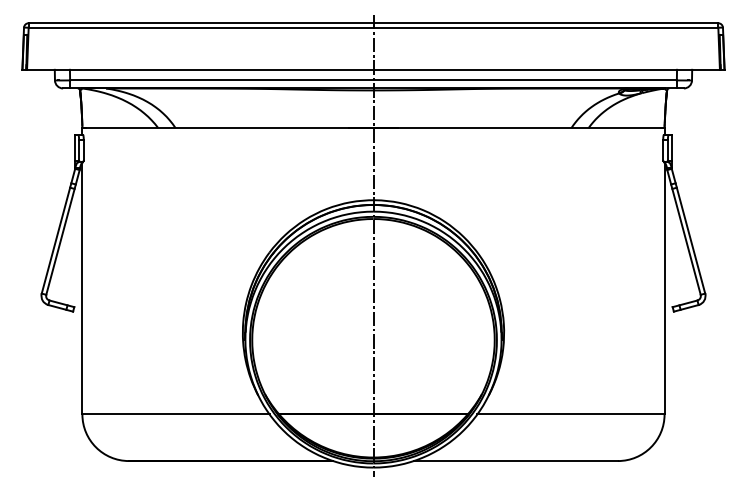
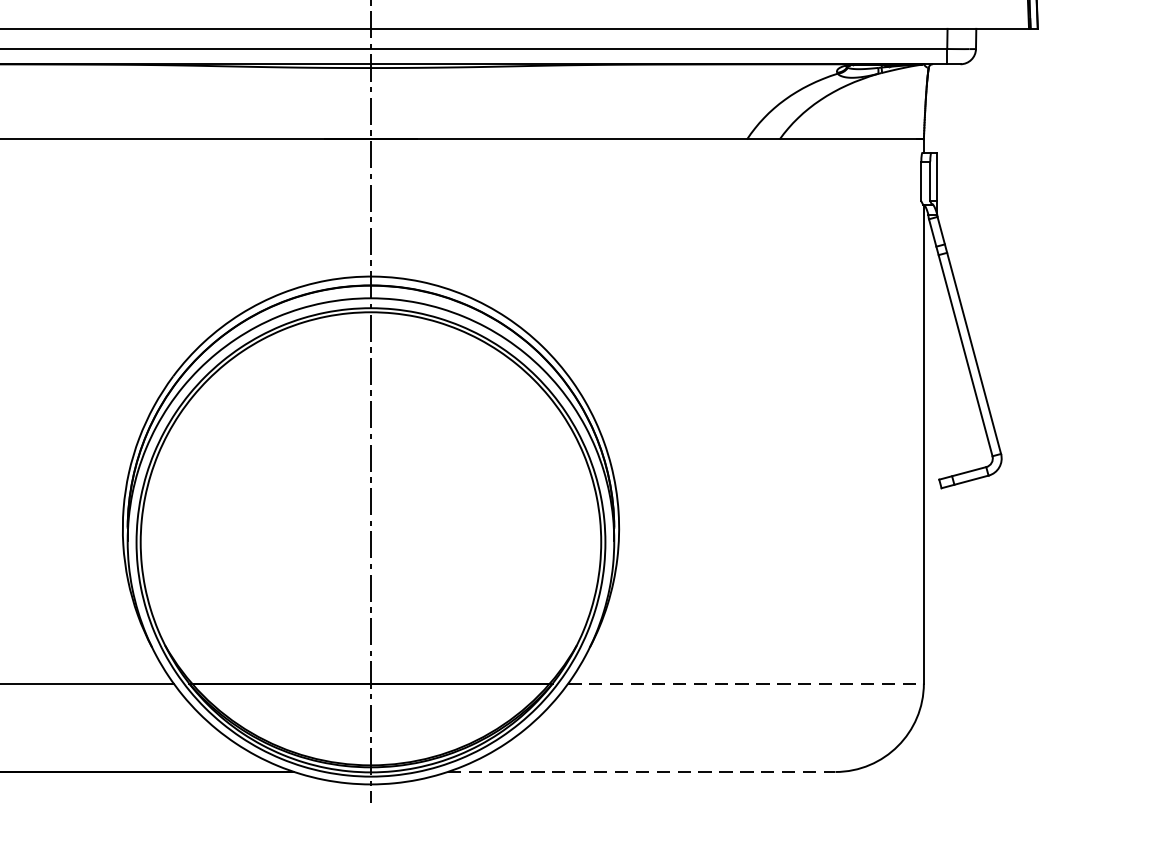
line: (570, 414) -> (745, 683), solid -> dashed
line: (516, 461) -> (642, 772), solid -> dashed

